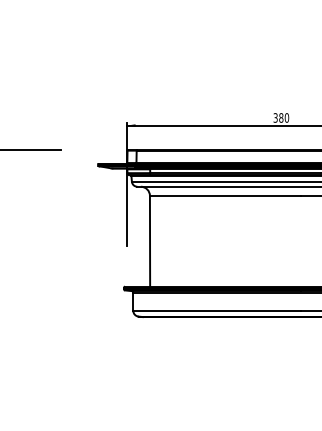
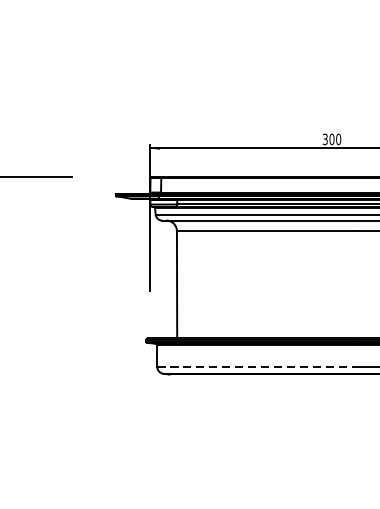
text: (281, 117) -> (332, 138), 380 -> 300
line: (216, 310) -> (255, 366), solid -> dashed

